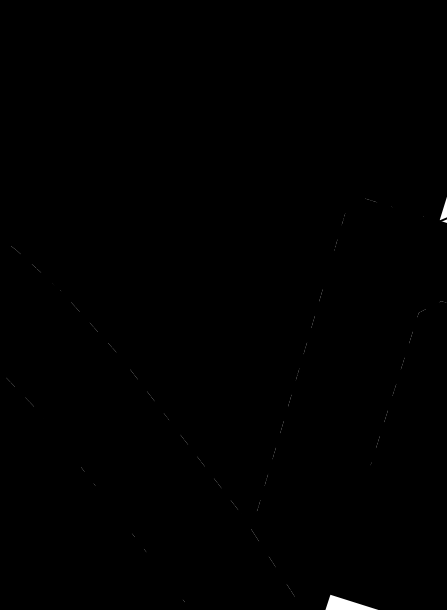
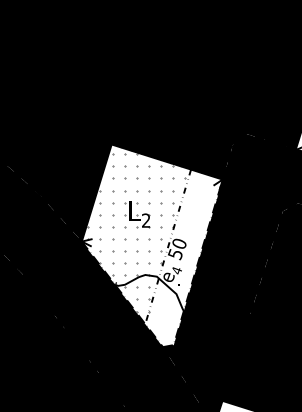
fill: (224, 363) -> (151, 245), removed

